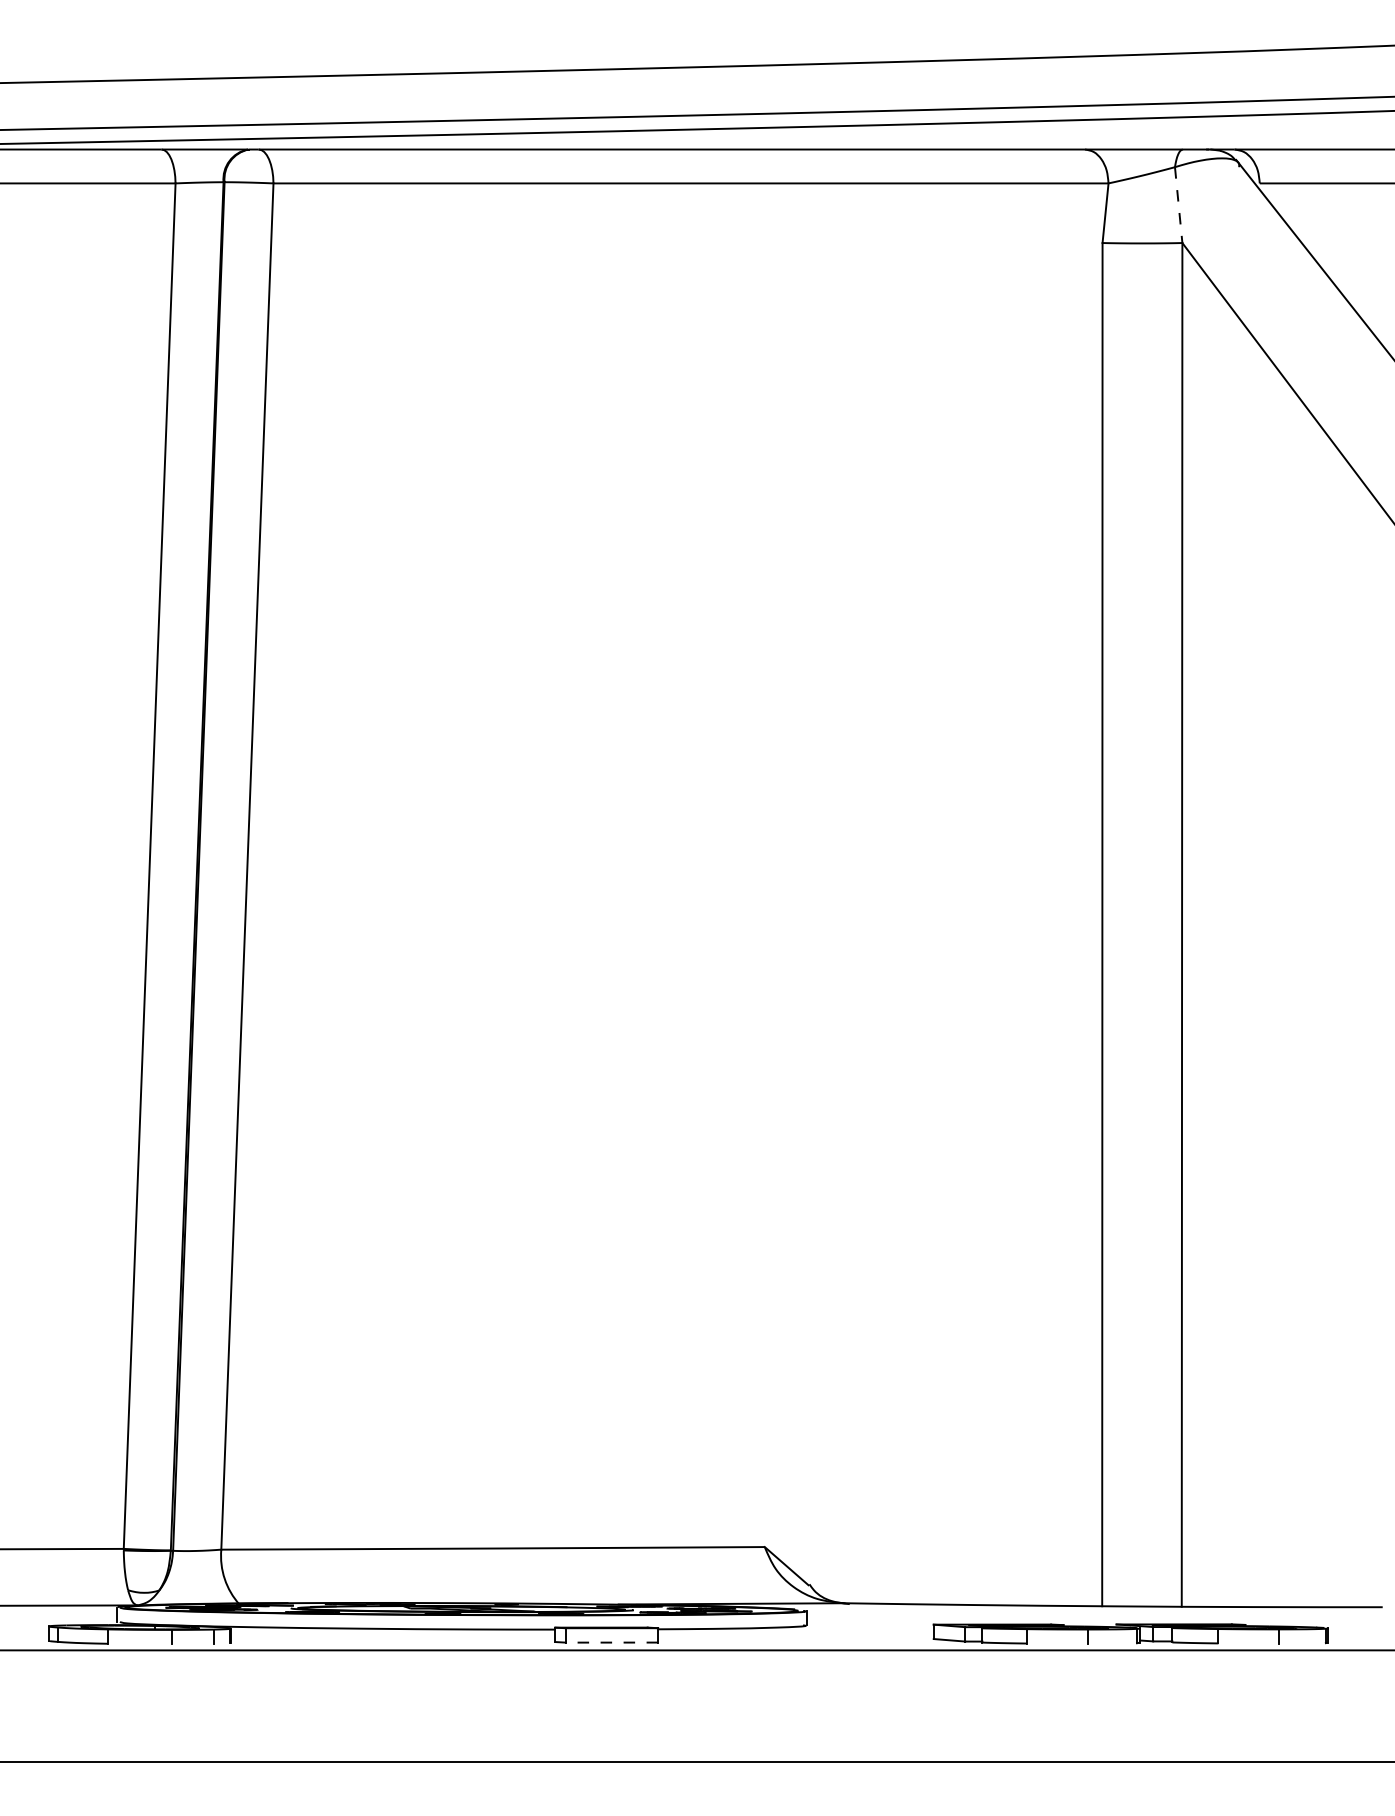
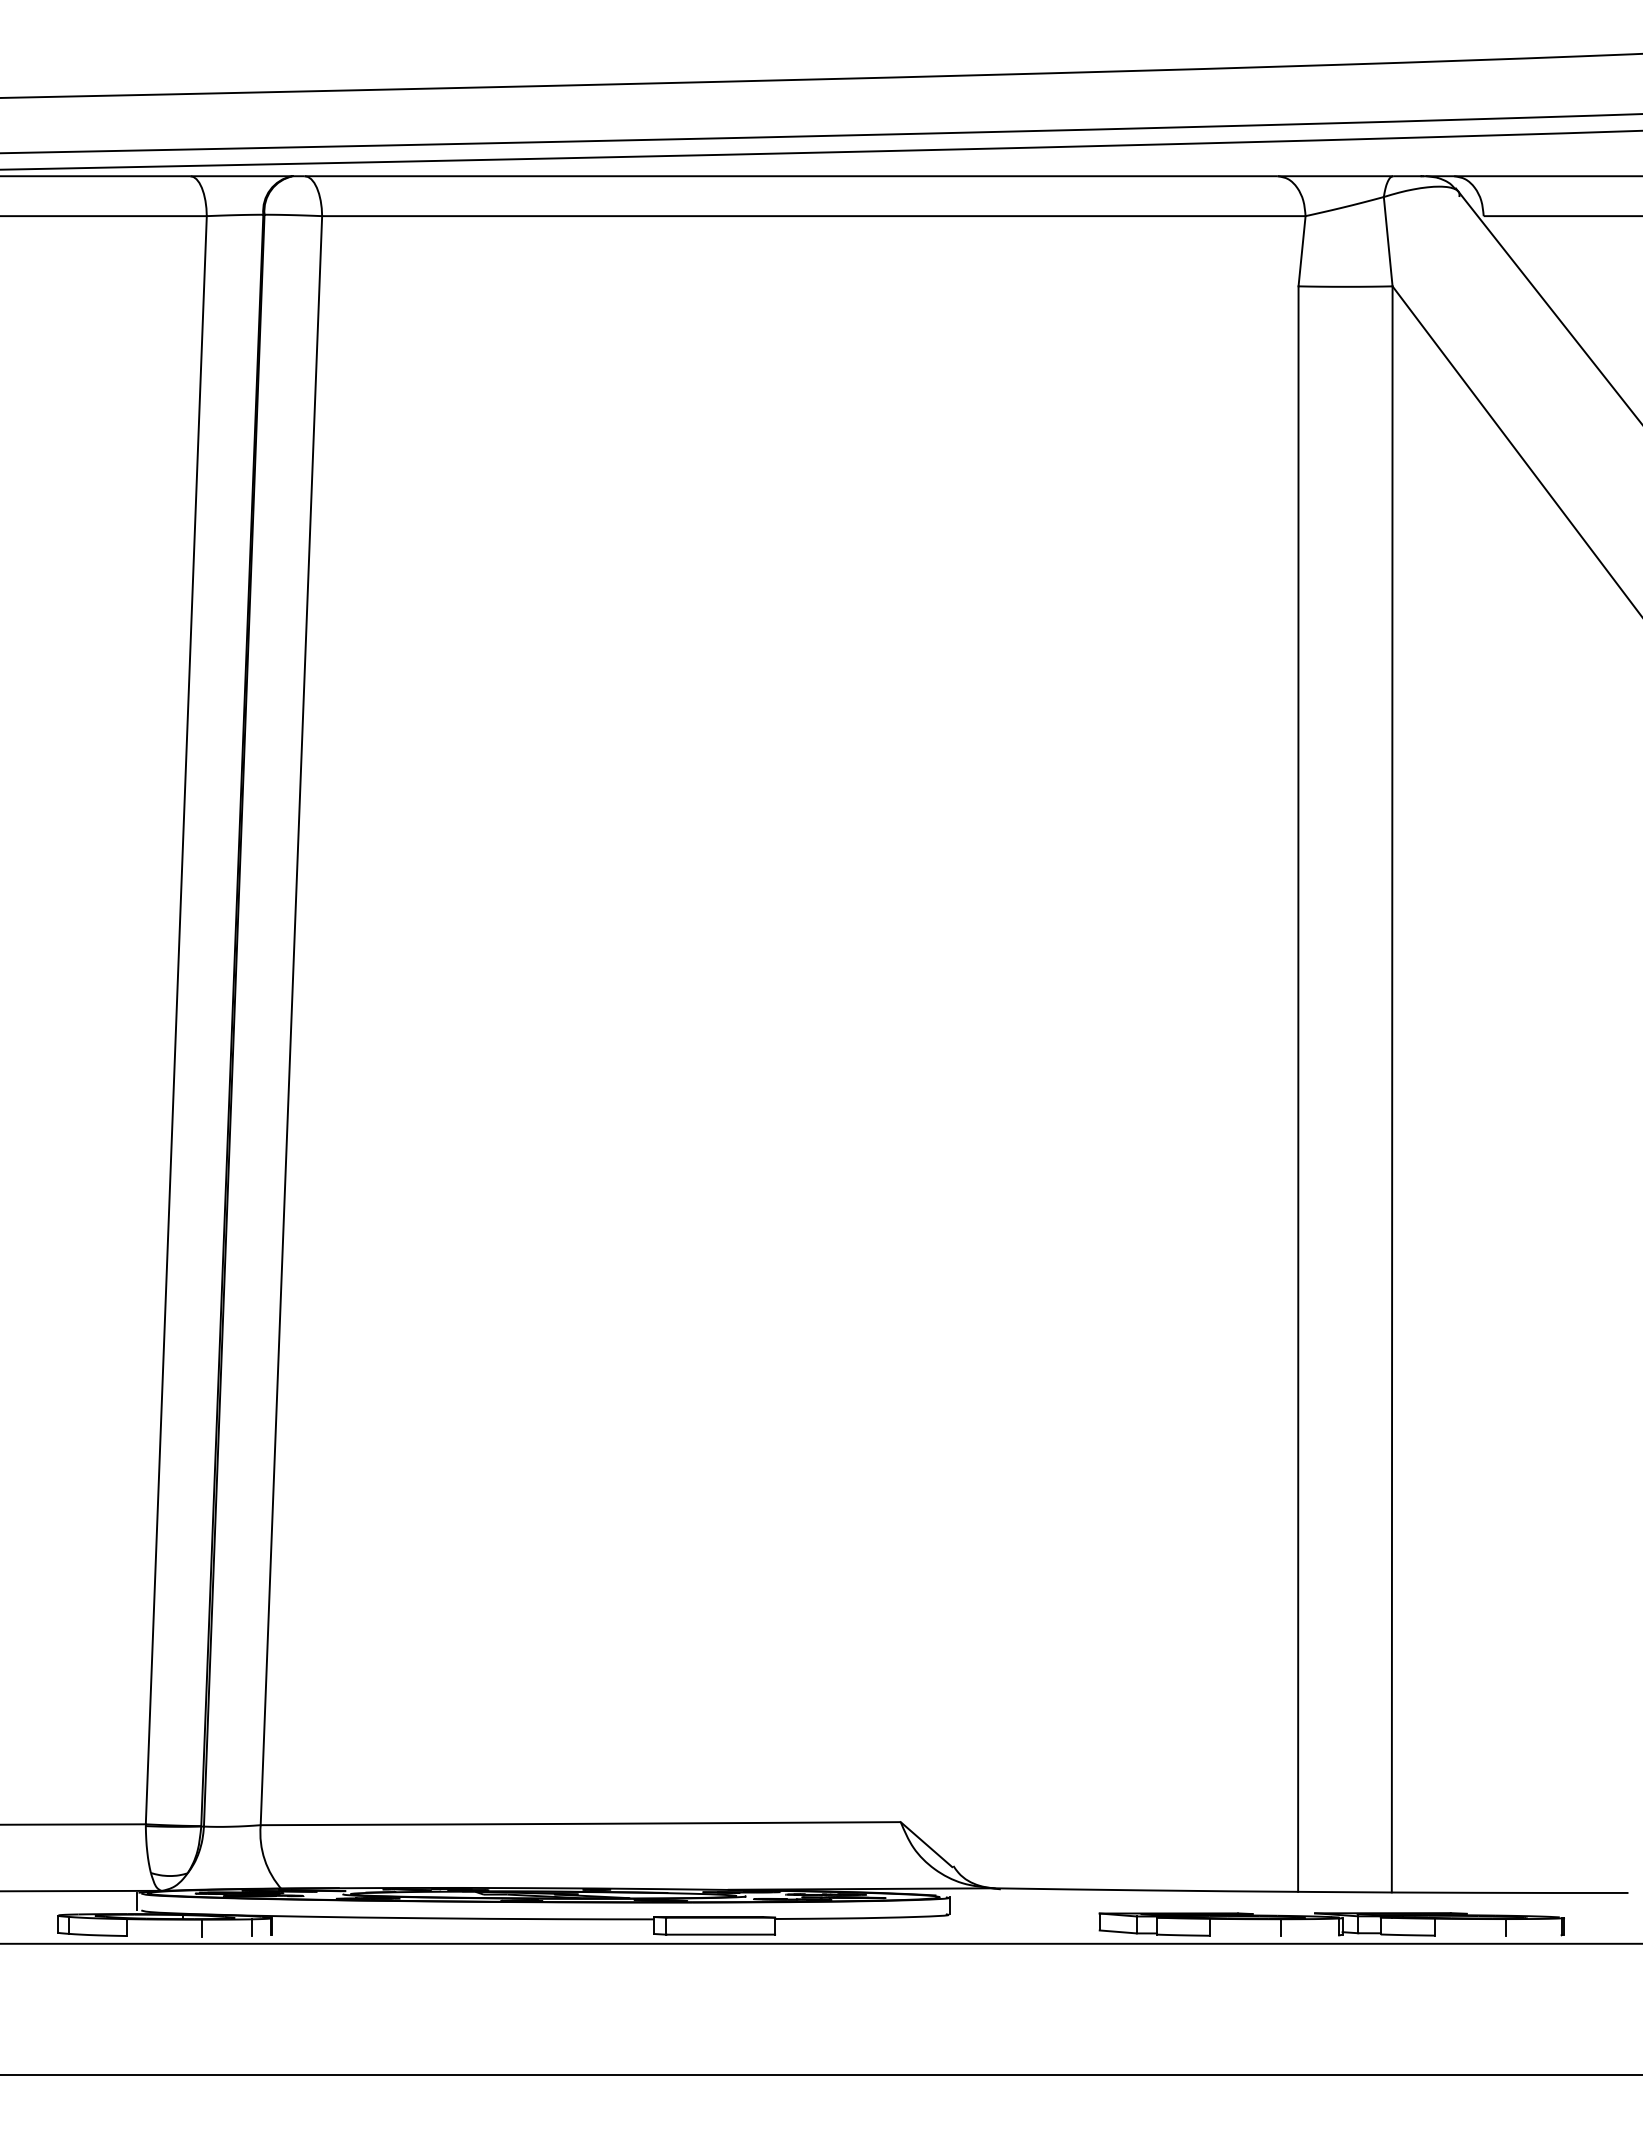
line: (1178, 204) -> (1388, 241), dashed -> solid
line: (611, 1642) -> (720, 1934), dashed -> solid

